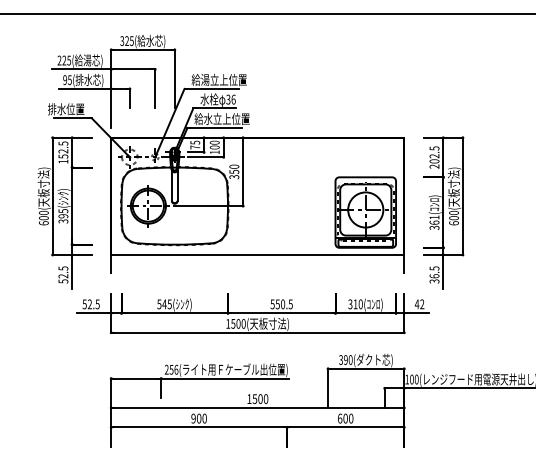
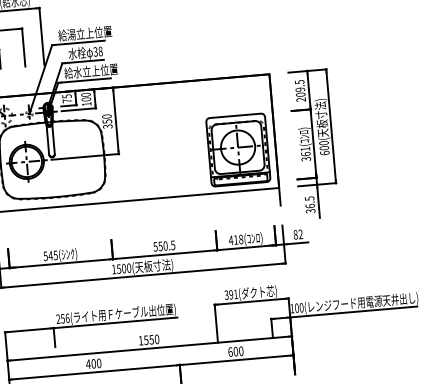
text: (233, 99) -> (100, 51), 36 -> 38
text: (434, 156) -> (300, 89), 202.5 -> 209.5
text: (355, 304) -> (235, 240), 310( -> 418(
text: (416, 304) -> (295, 235), 42 -> 82
text: (350, 359) -> (235, 293), 390( -> 391(
text: (260, 398) -> (151, 339), 1500 -> 1550
text: (193, 418) -> (88, 364), 900 -> 400

